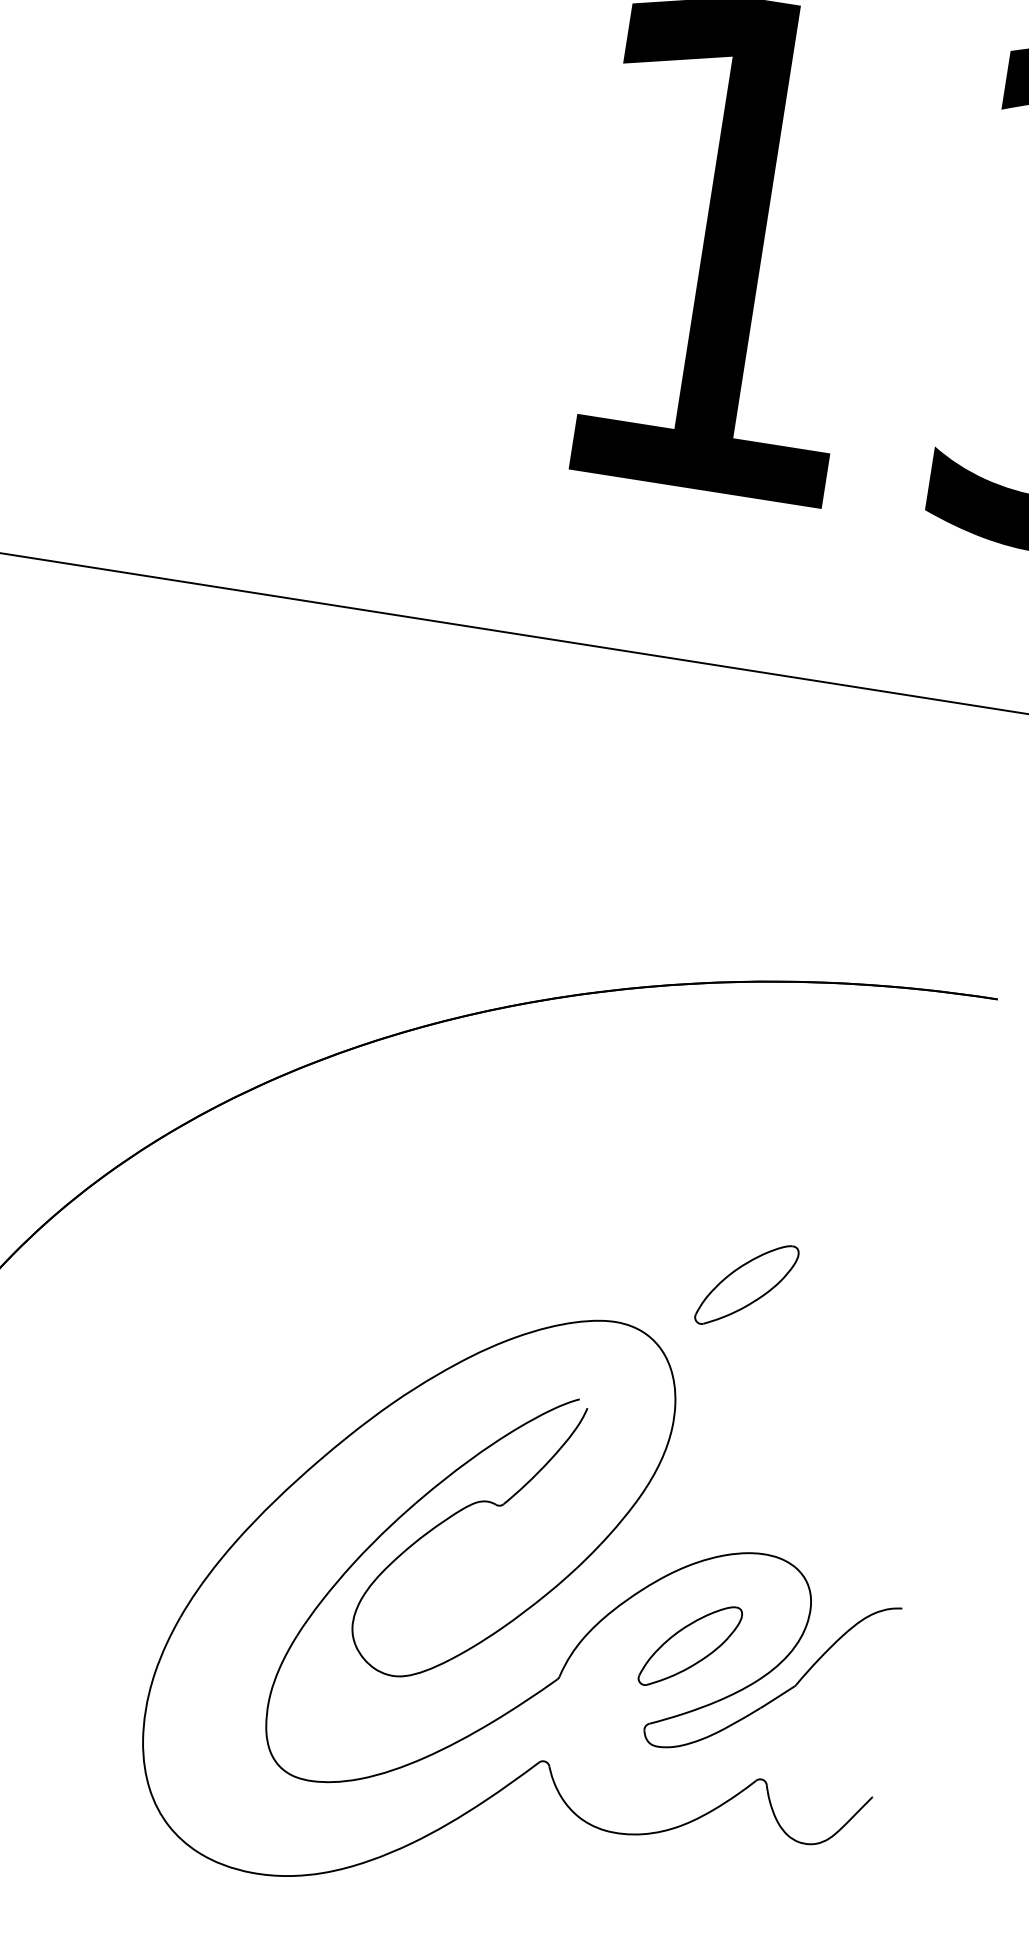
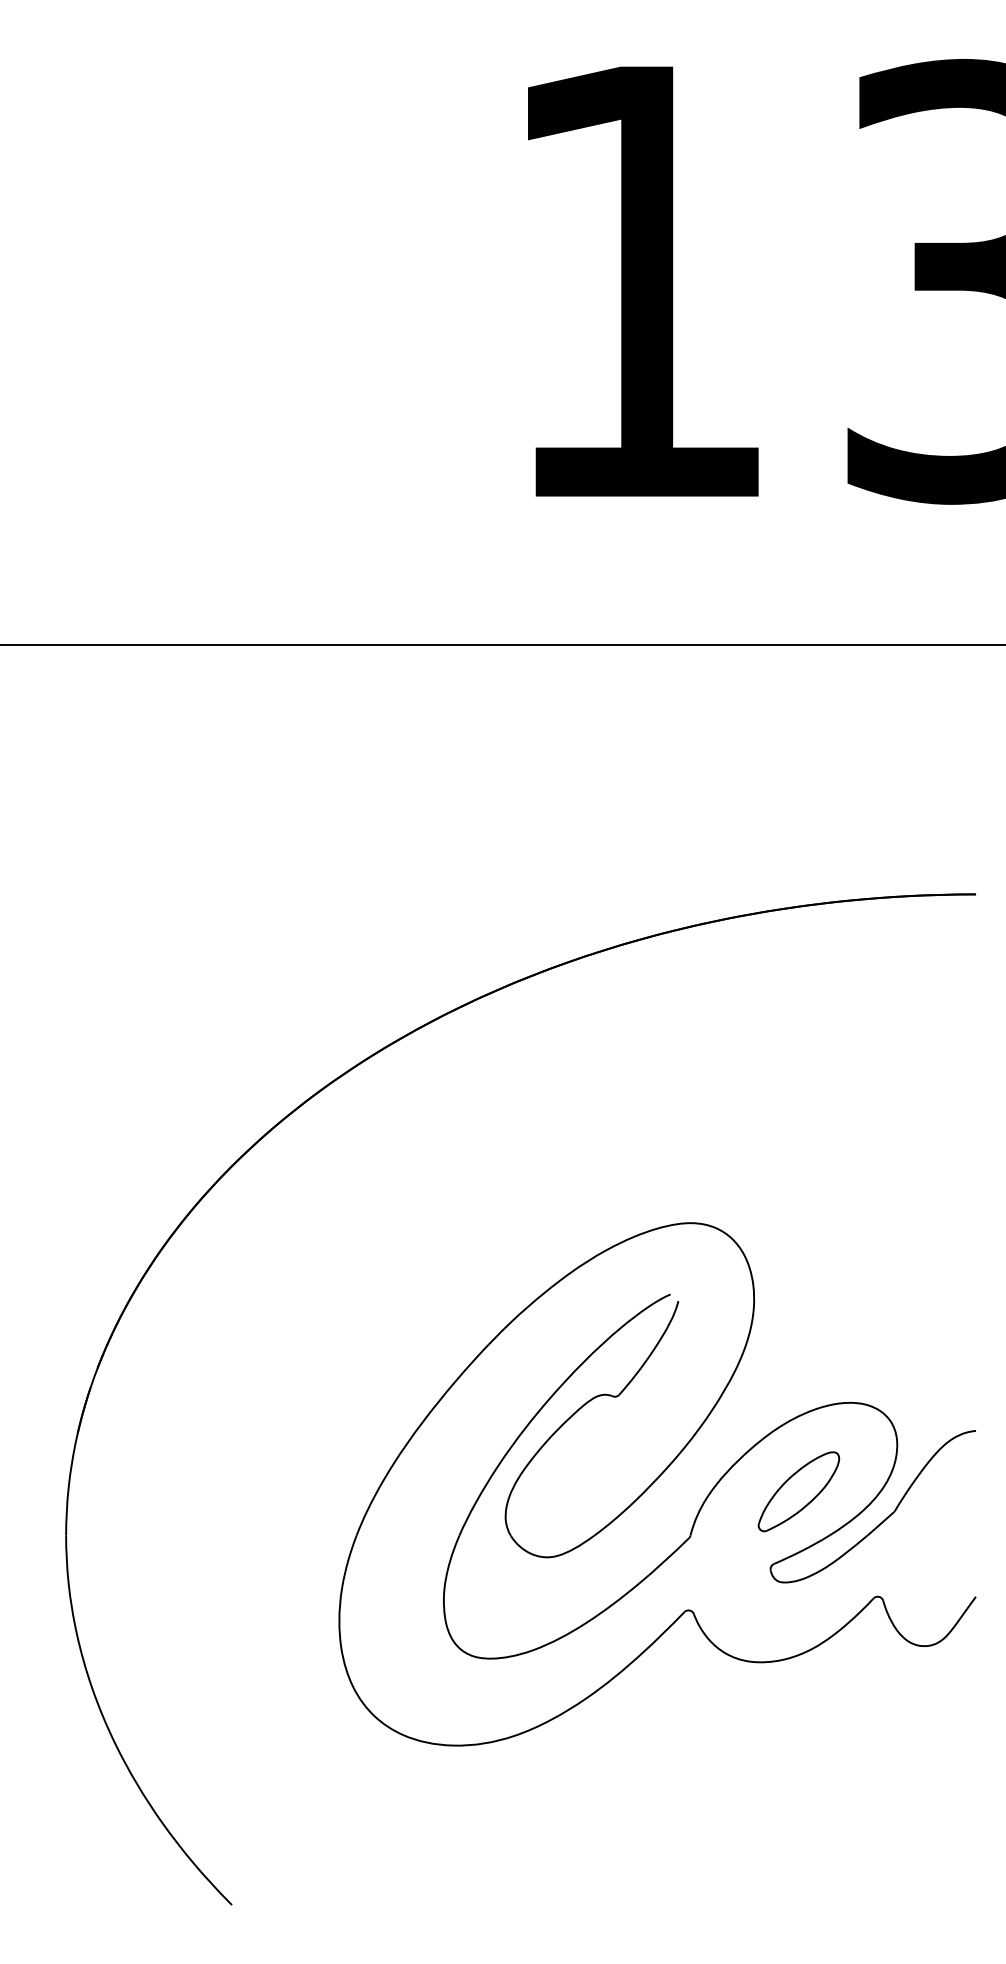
part: (746, 1284) -> (798, 1173), removed

